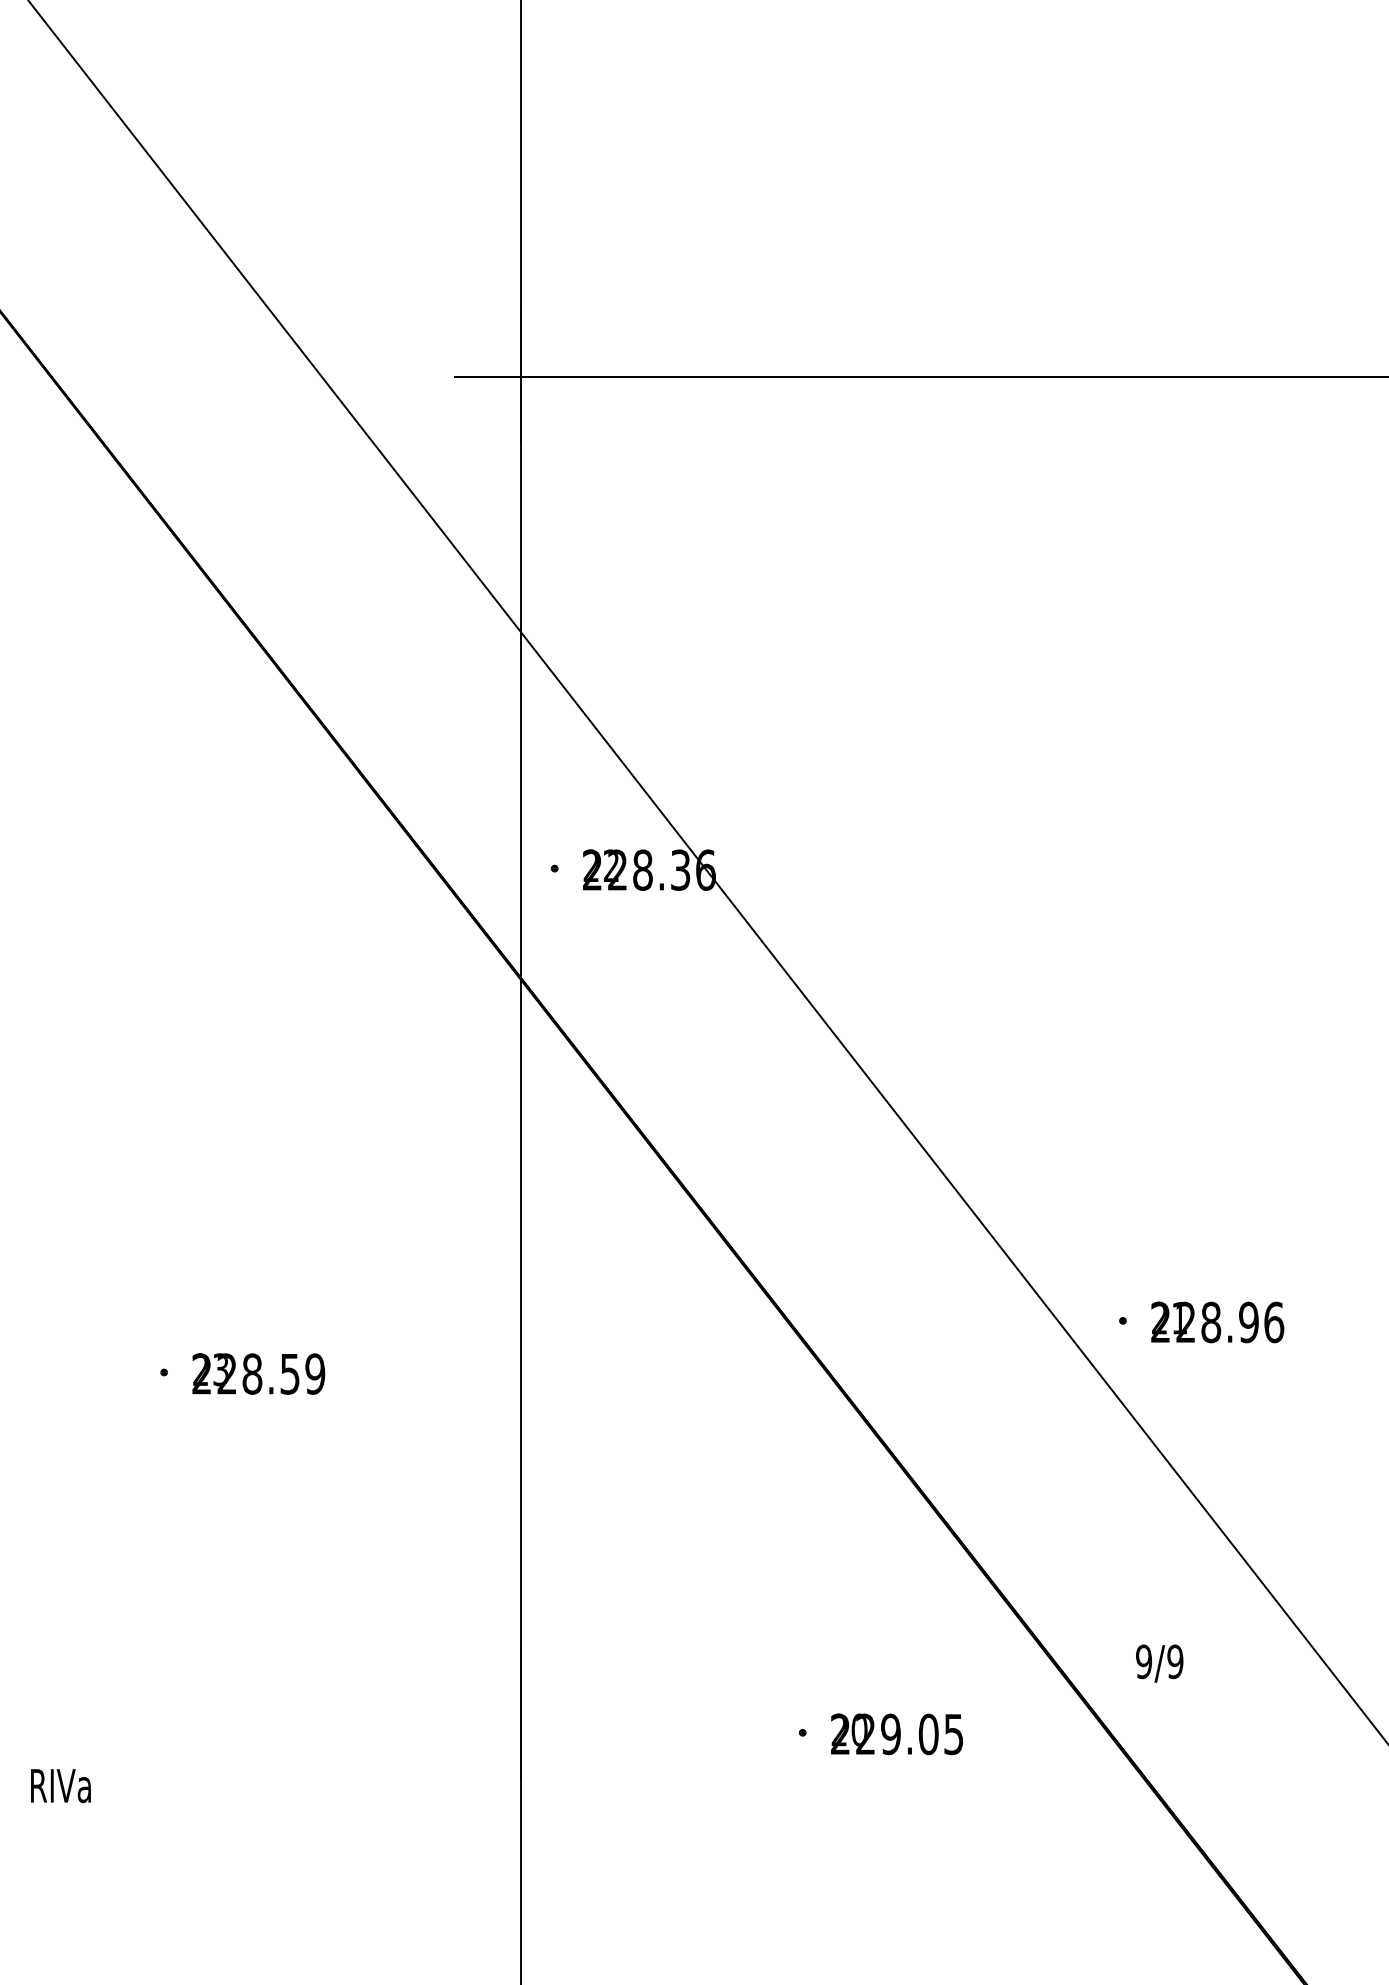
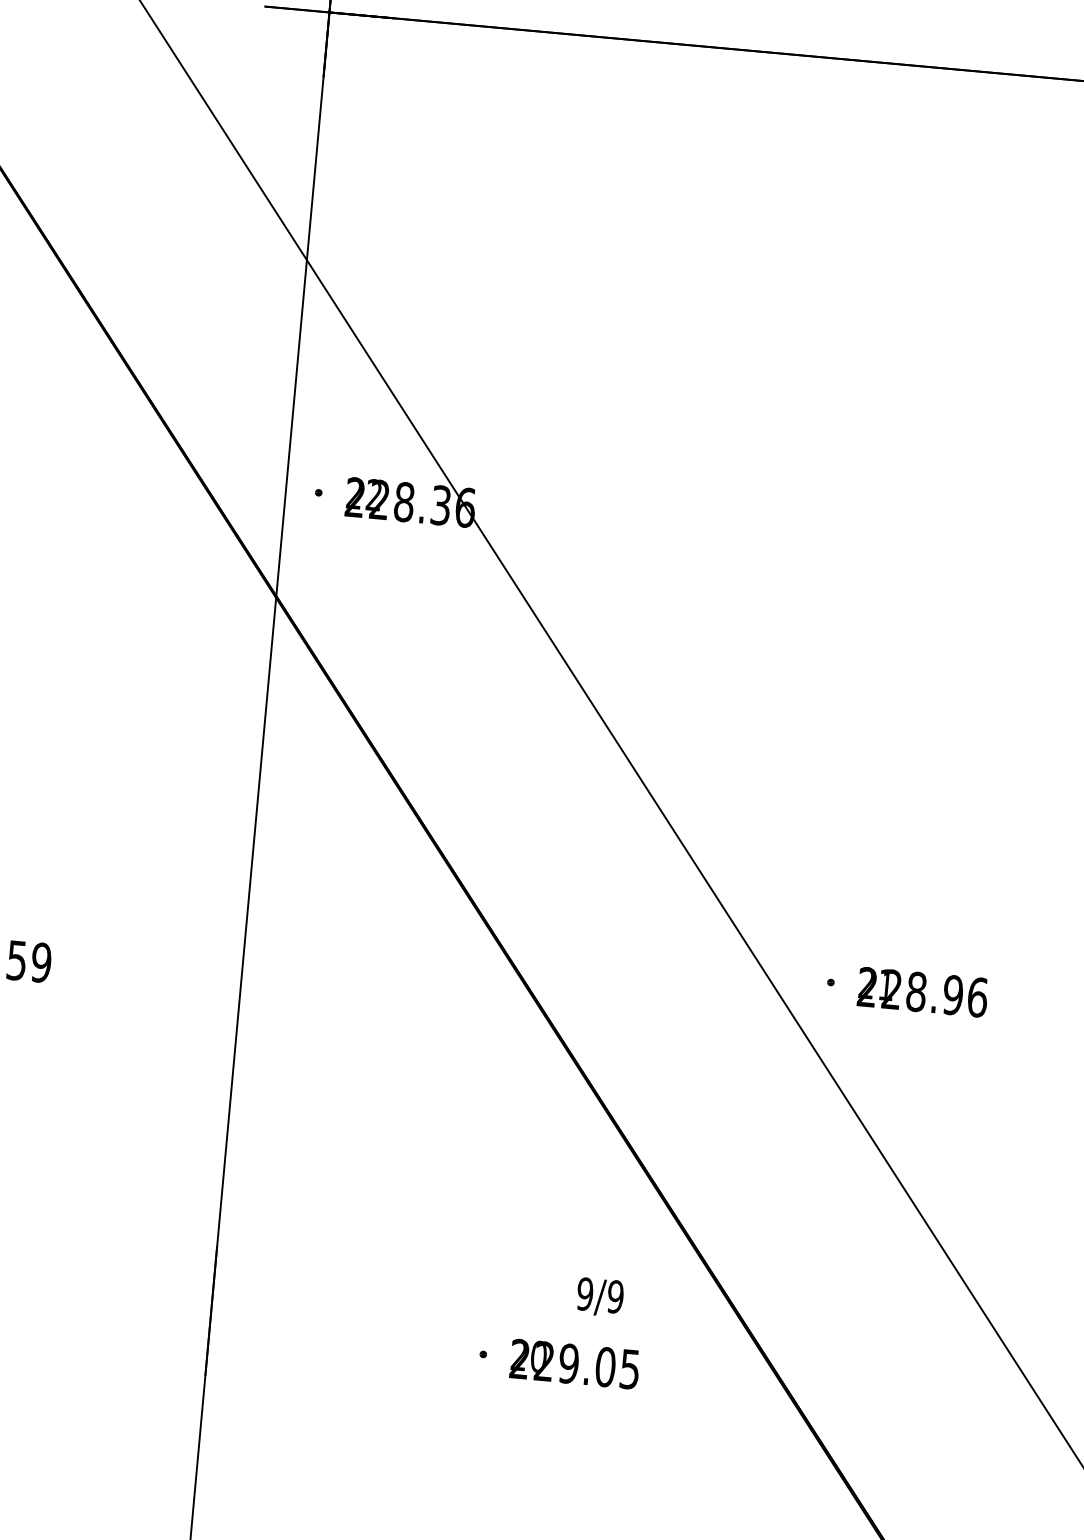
text: (1159, 1663) -> (600, 1297), moved

